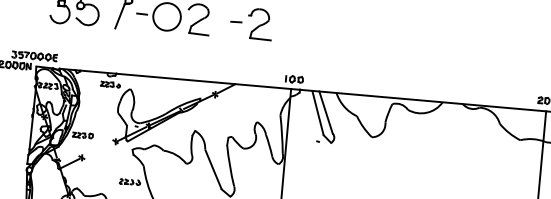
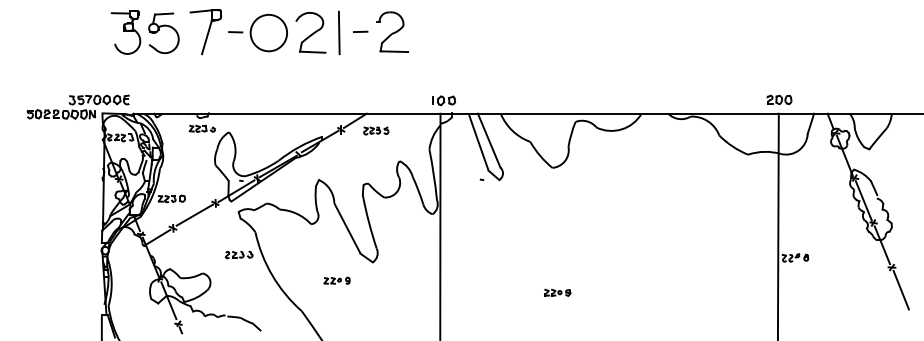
line: (219, 21) -> (338, 32), added
part: (241, 97) -> (376, 130), added
line: (99, 148) -> (194, 214), added

